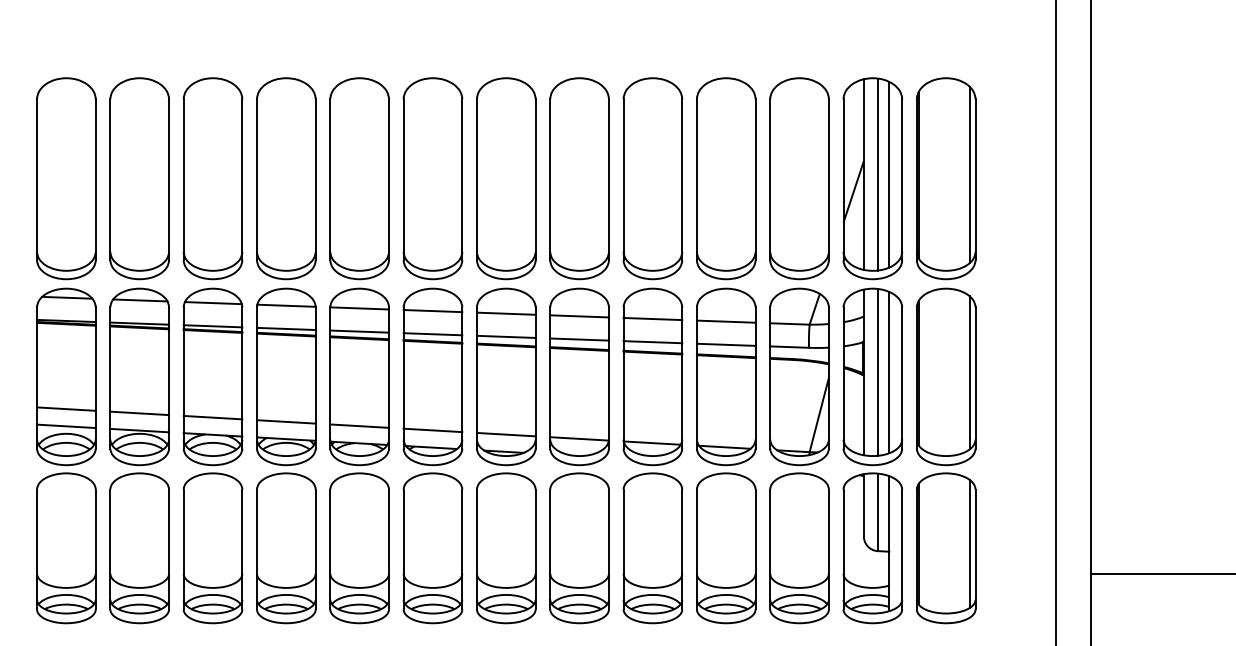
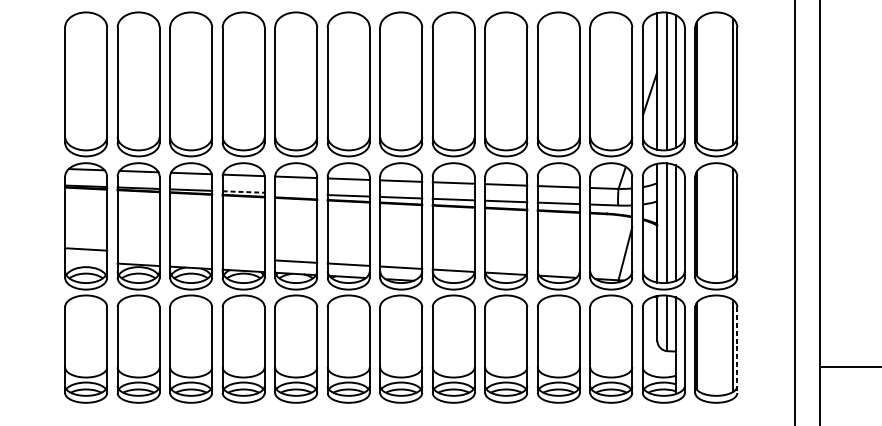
line: (286, 328) -> (243, 191), solid -> dashed
line: (359, 331) -> (296, 193), removed
line: (139, 413) -> (138, 252), removed
line: (212, 417) -> (190, 255), removed
line: (286, 421) -> (243, 258), removed
line: (66, 426) -> (86, 261), removed
line: (975, 549) -> (737, 349), solid -> dashed

